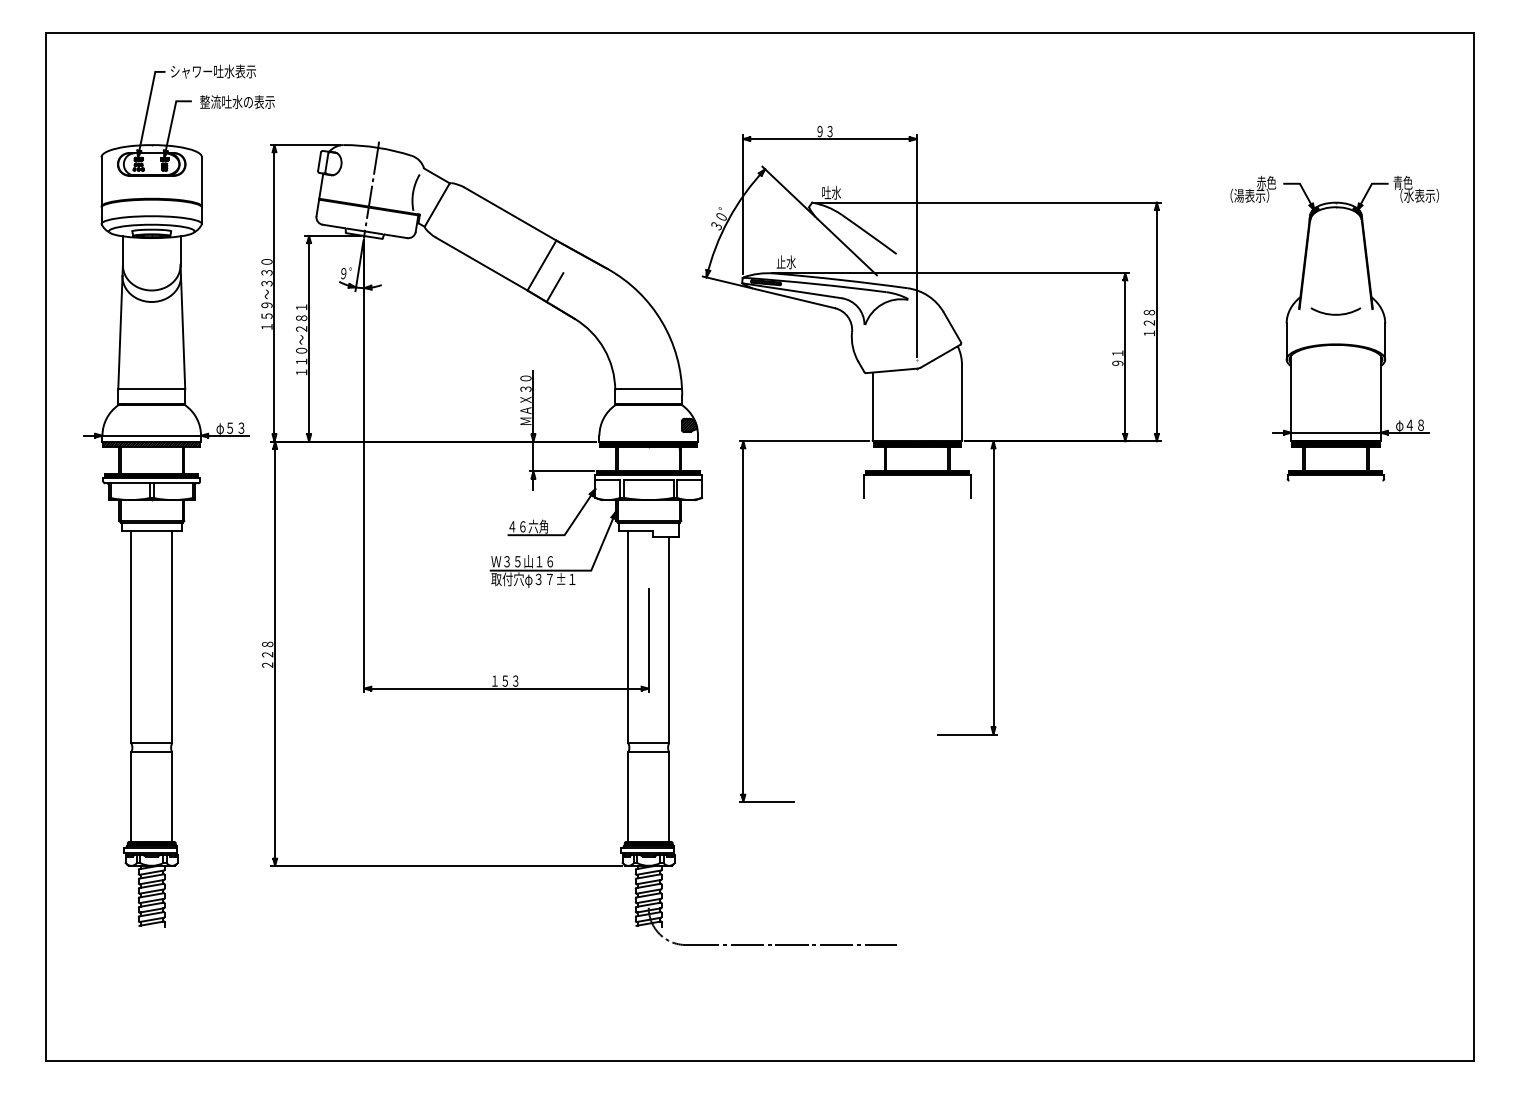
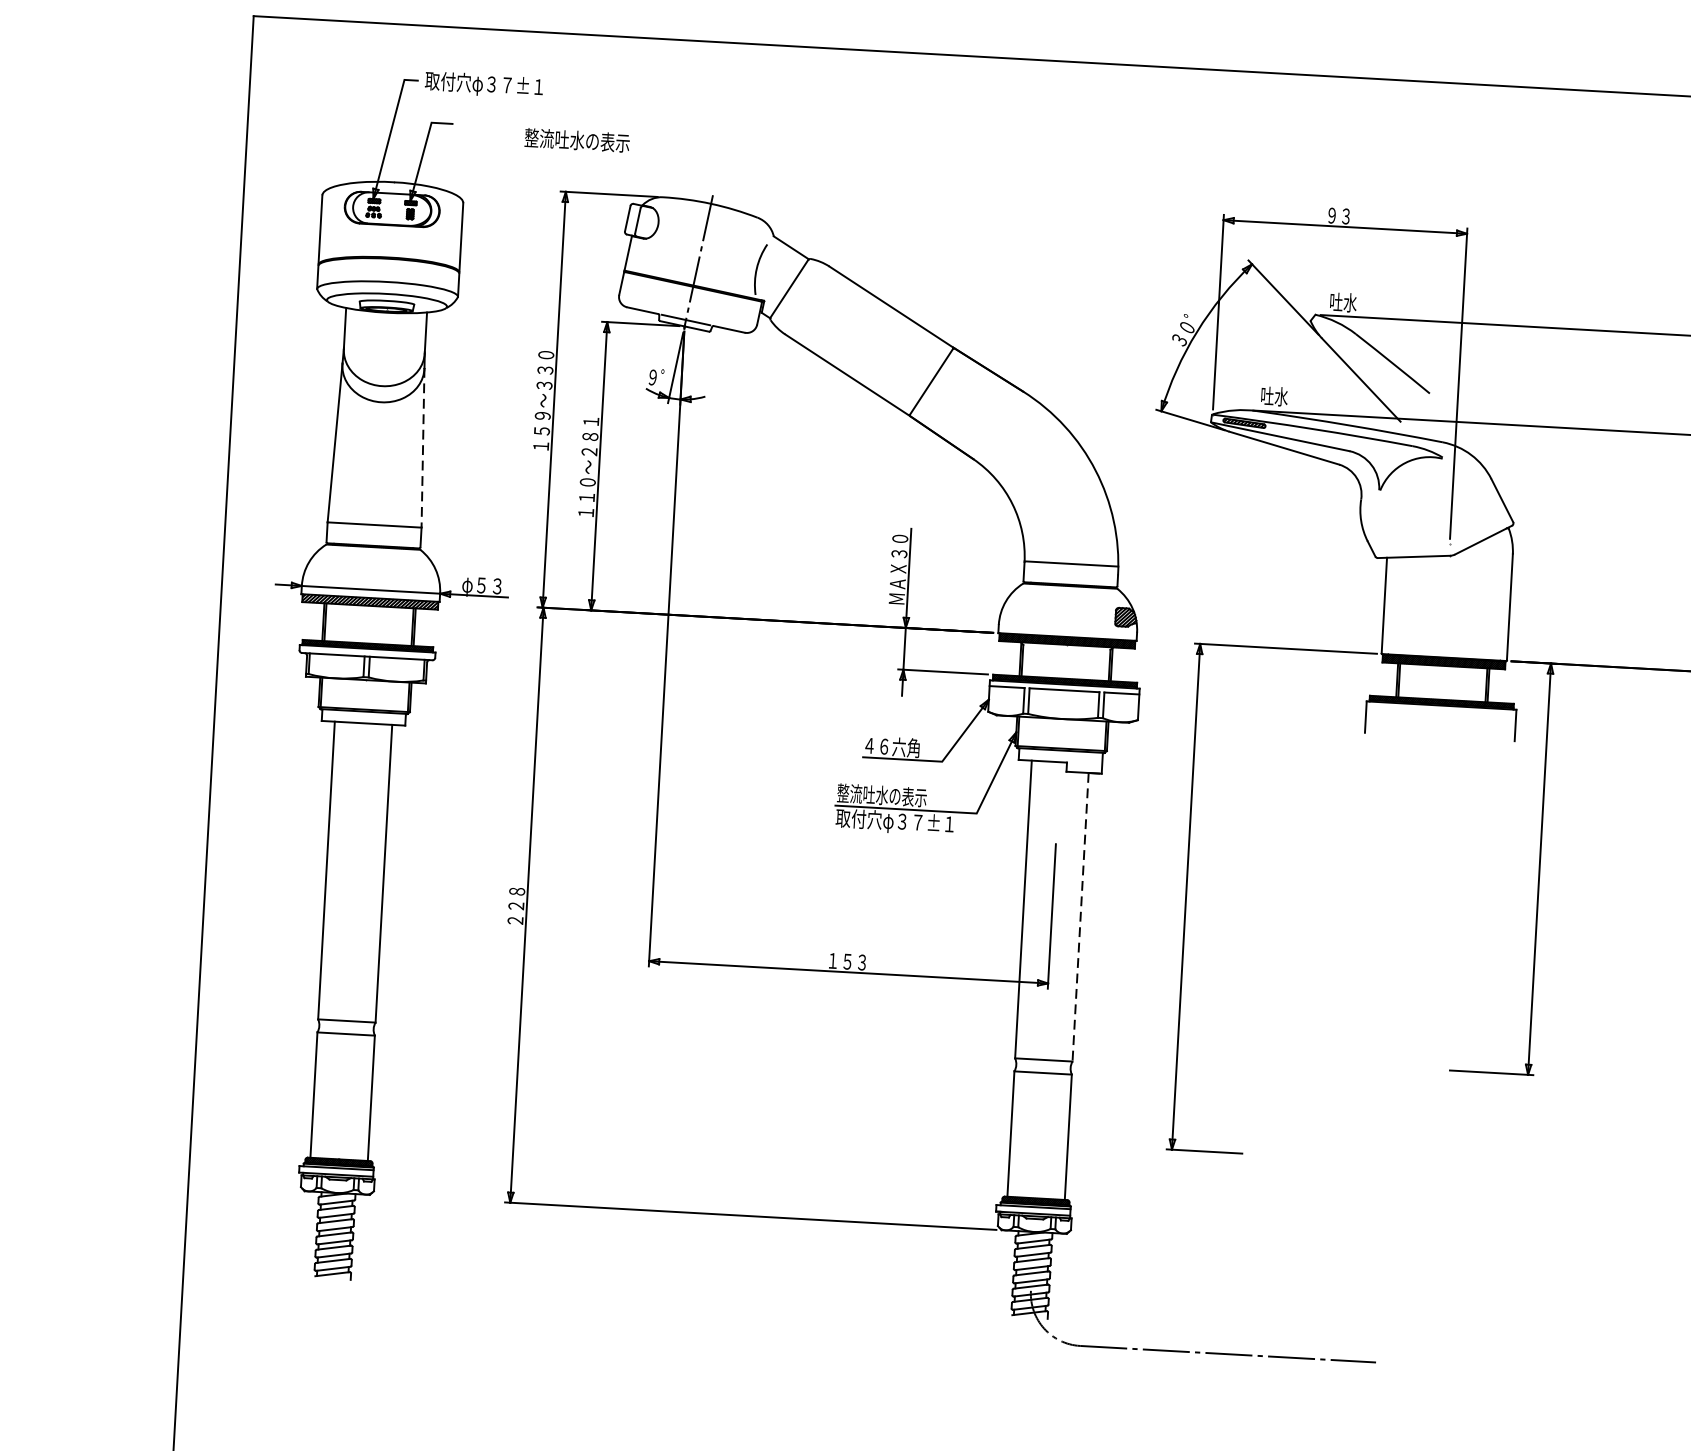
text: (212, 72) -> (484, 85), シャワー吐水表示 -> 取付穴φ３７±１
text: (237, 101) -> (577, 139), moved
text: (780, 261) -> (1266, 394), 止水 -> 吐水
line: (554, 287) -> (947, 413), removed
line: (183, 332) -> (423, 447), solid -> dashed
text: (522, 561) -> (881, 795), Ｗ３５山１６ -> 整流吐水の表示
line: (669, 640) -> (1081, 917), solid -> dashed

